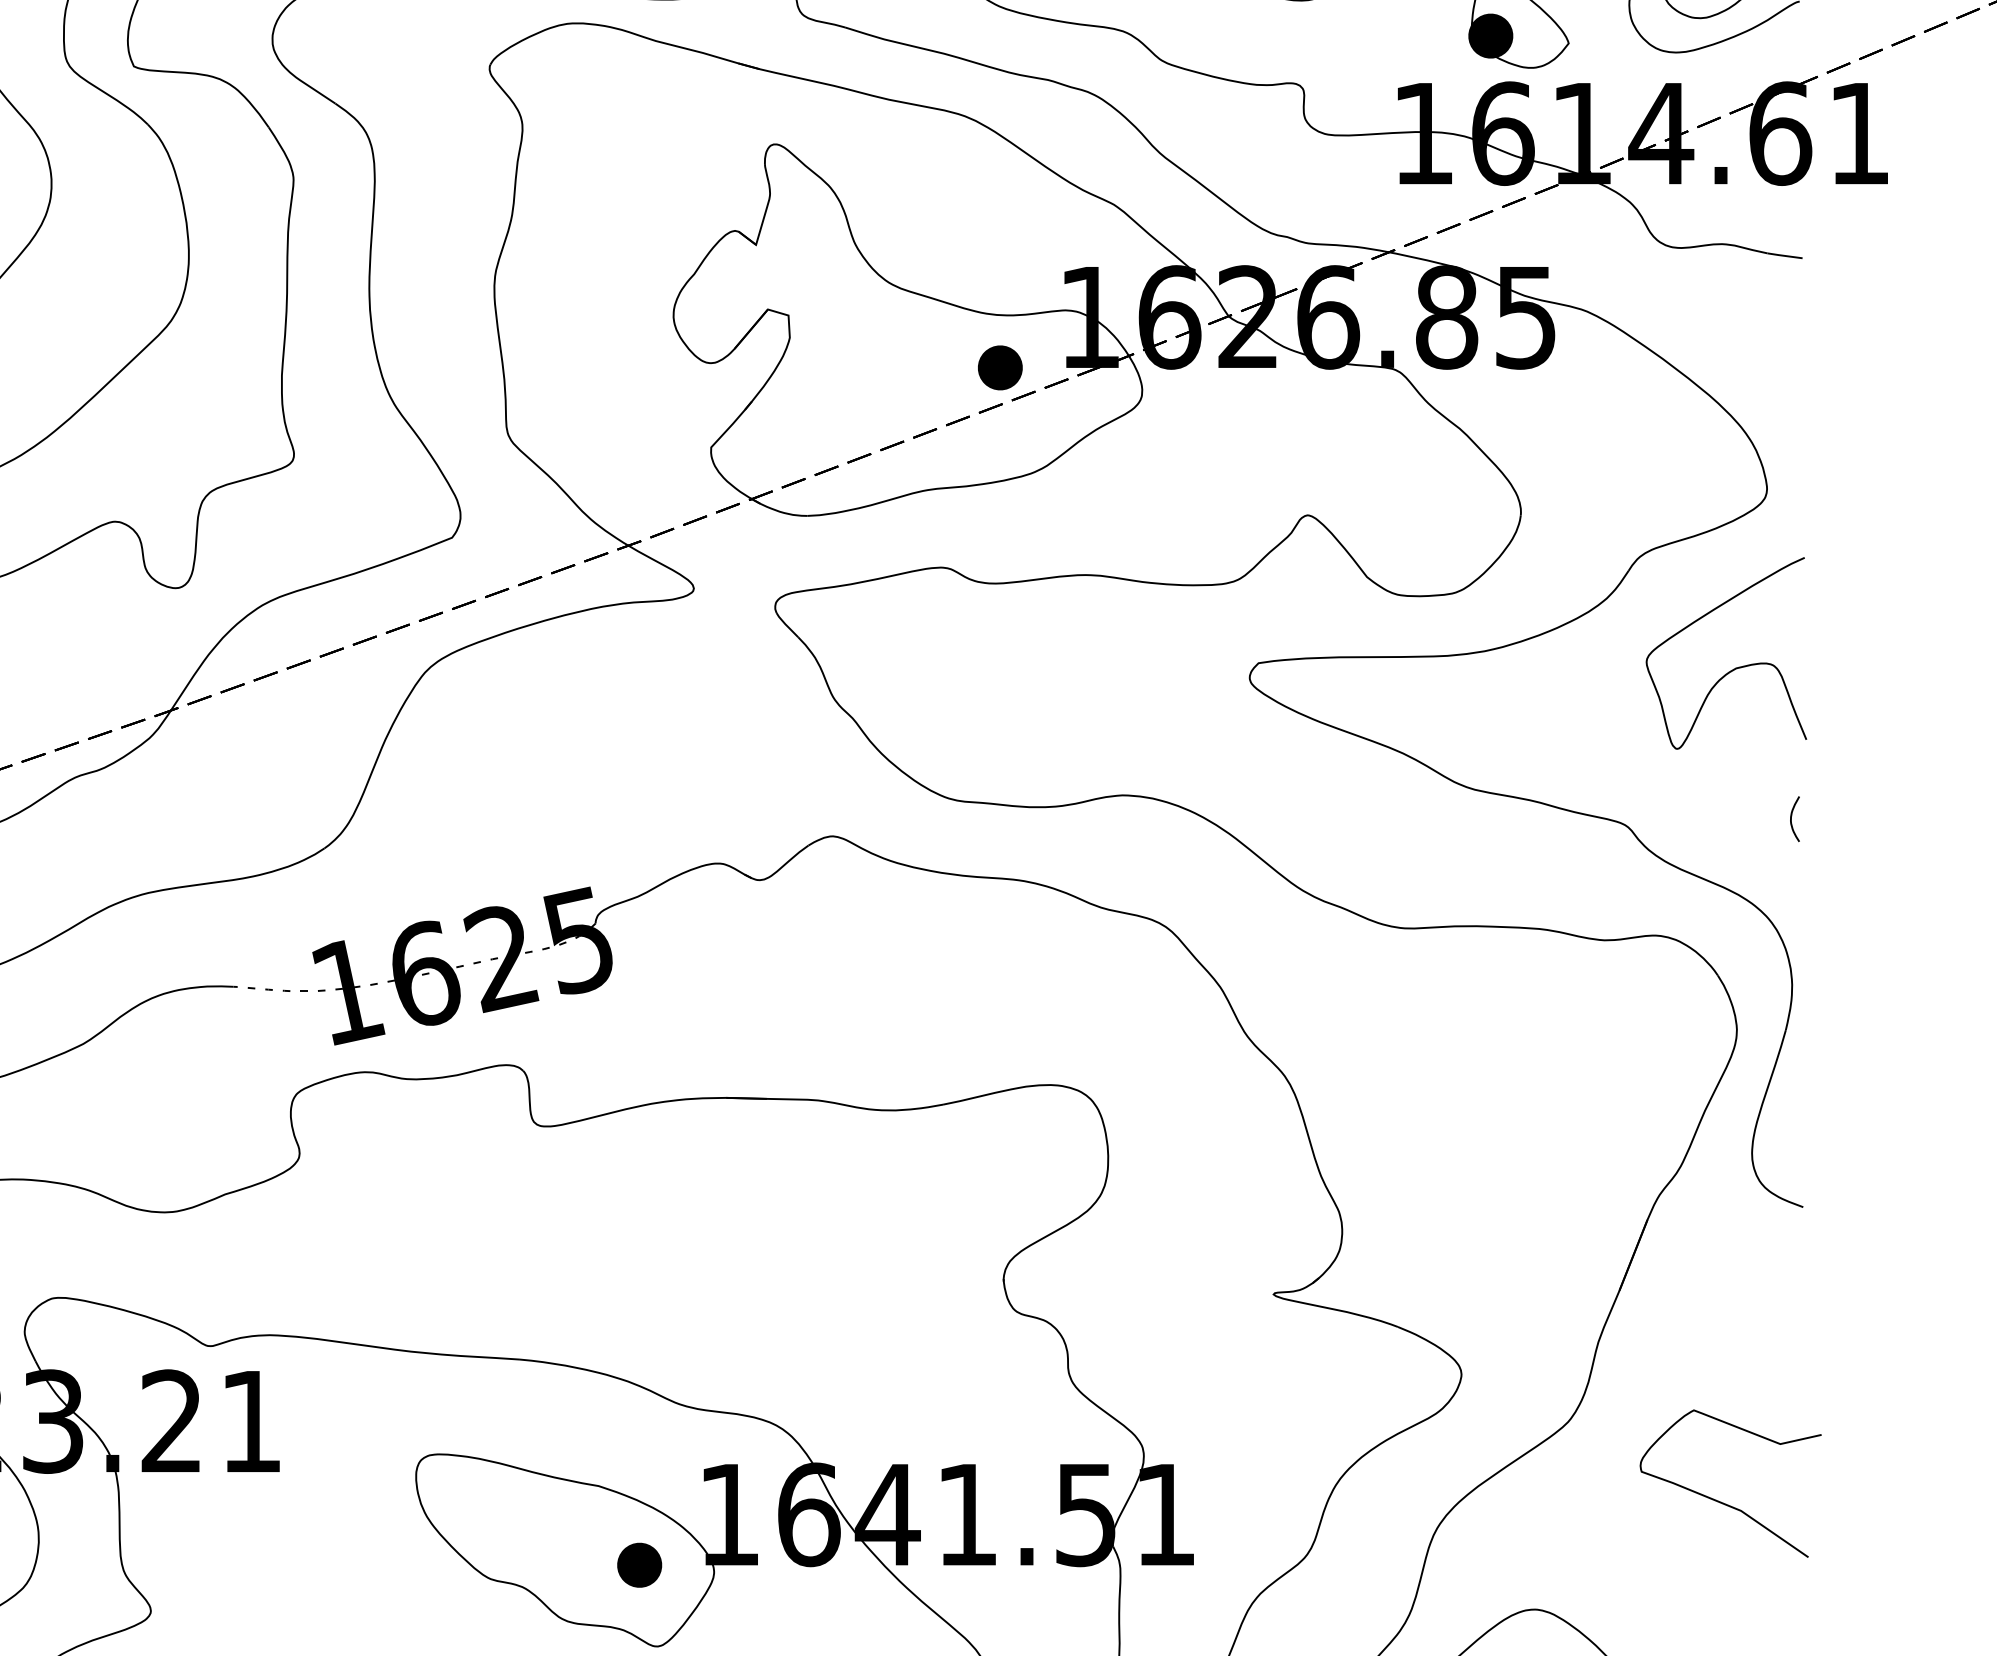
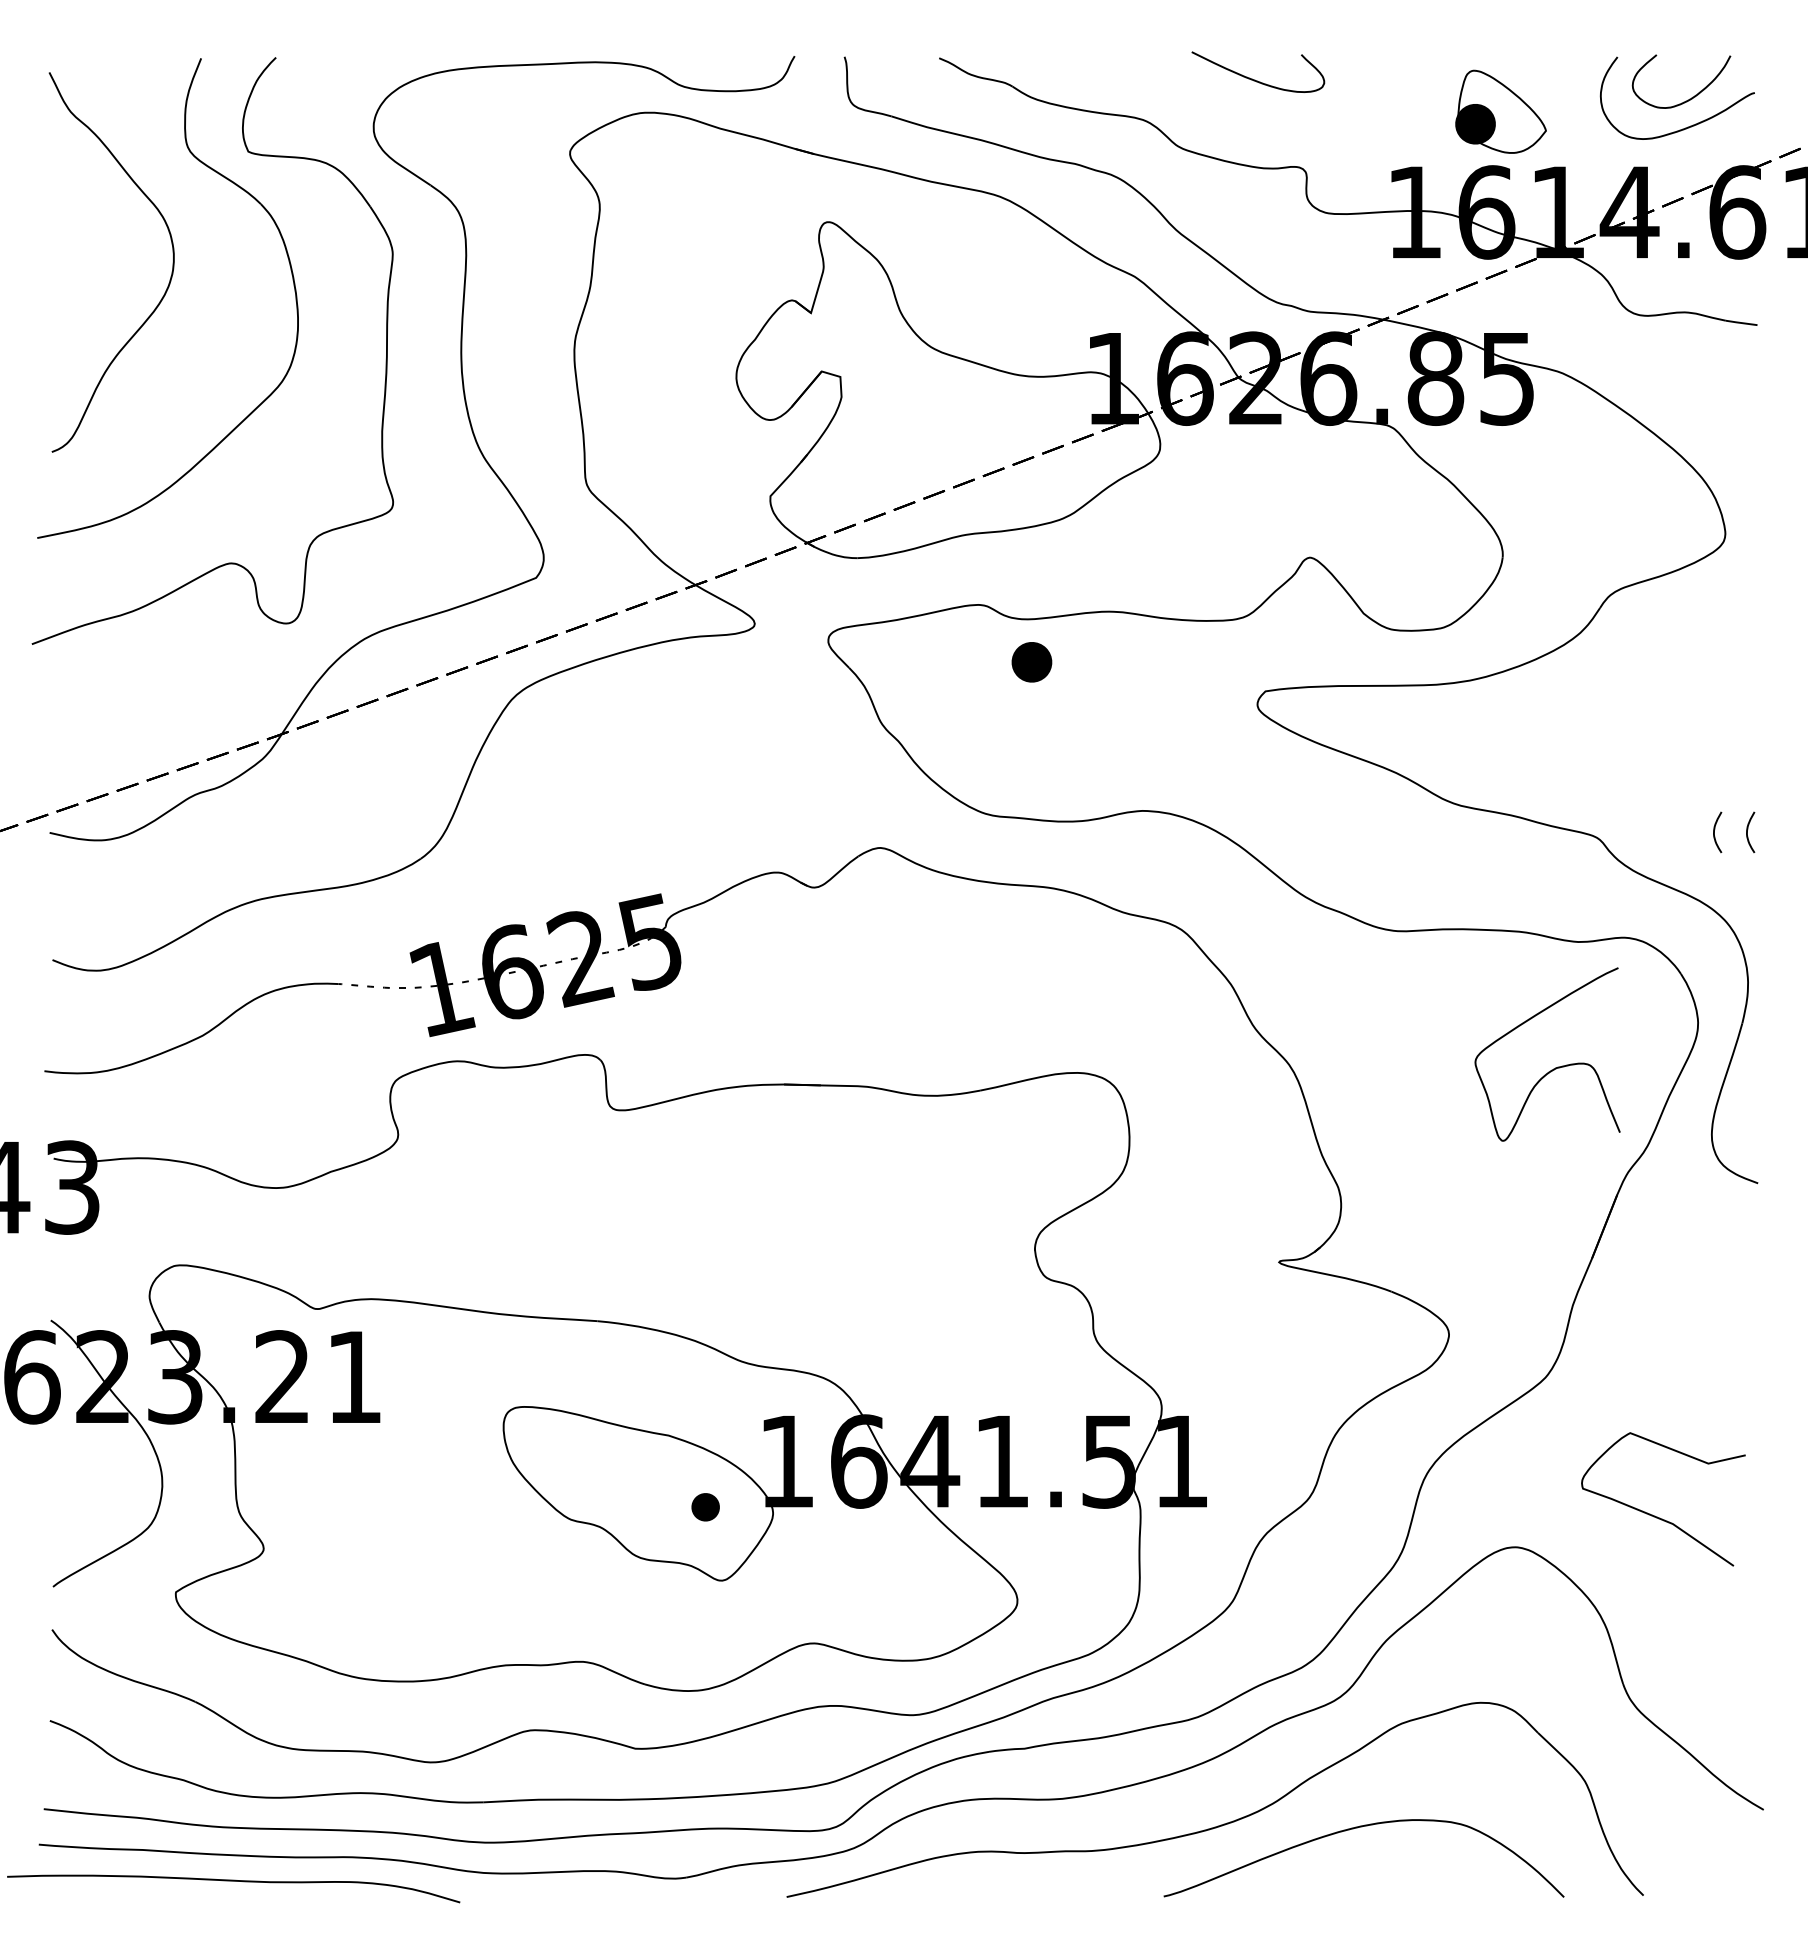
part: (999, 368) -> (1031, 662), moved
curve: (1732, 668) -> (1553, 1068), moved
curve: (1755, 819) -> (1714, 832), added
curve: (1721, 1501) -> (1655, 1515), moved
part: (639, 1565) -> (705, 1507), size x0.7

